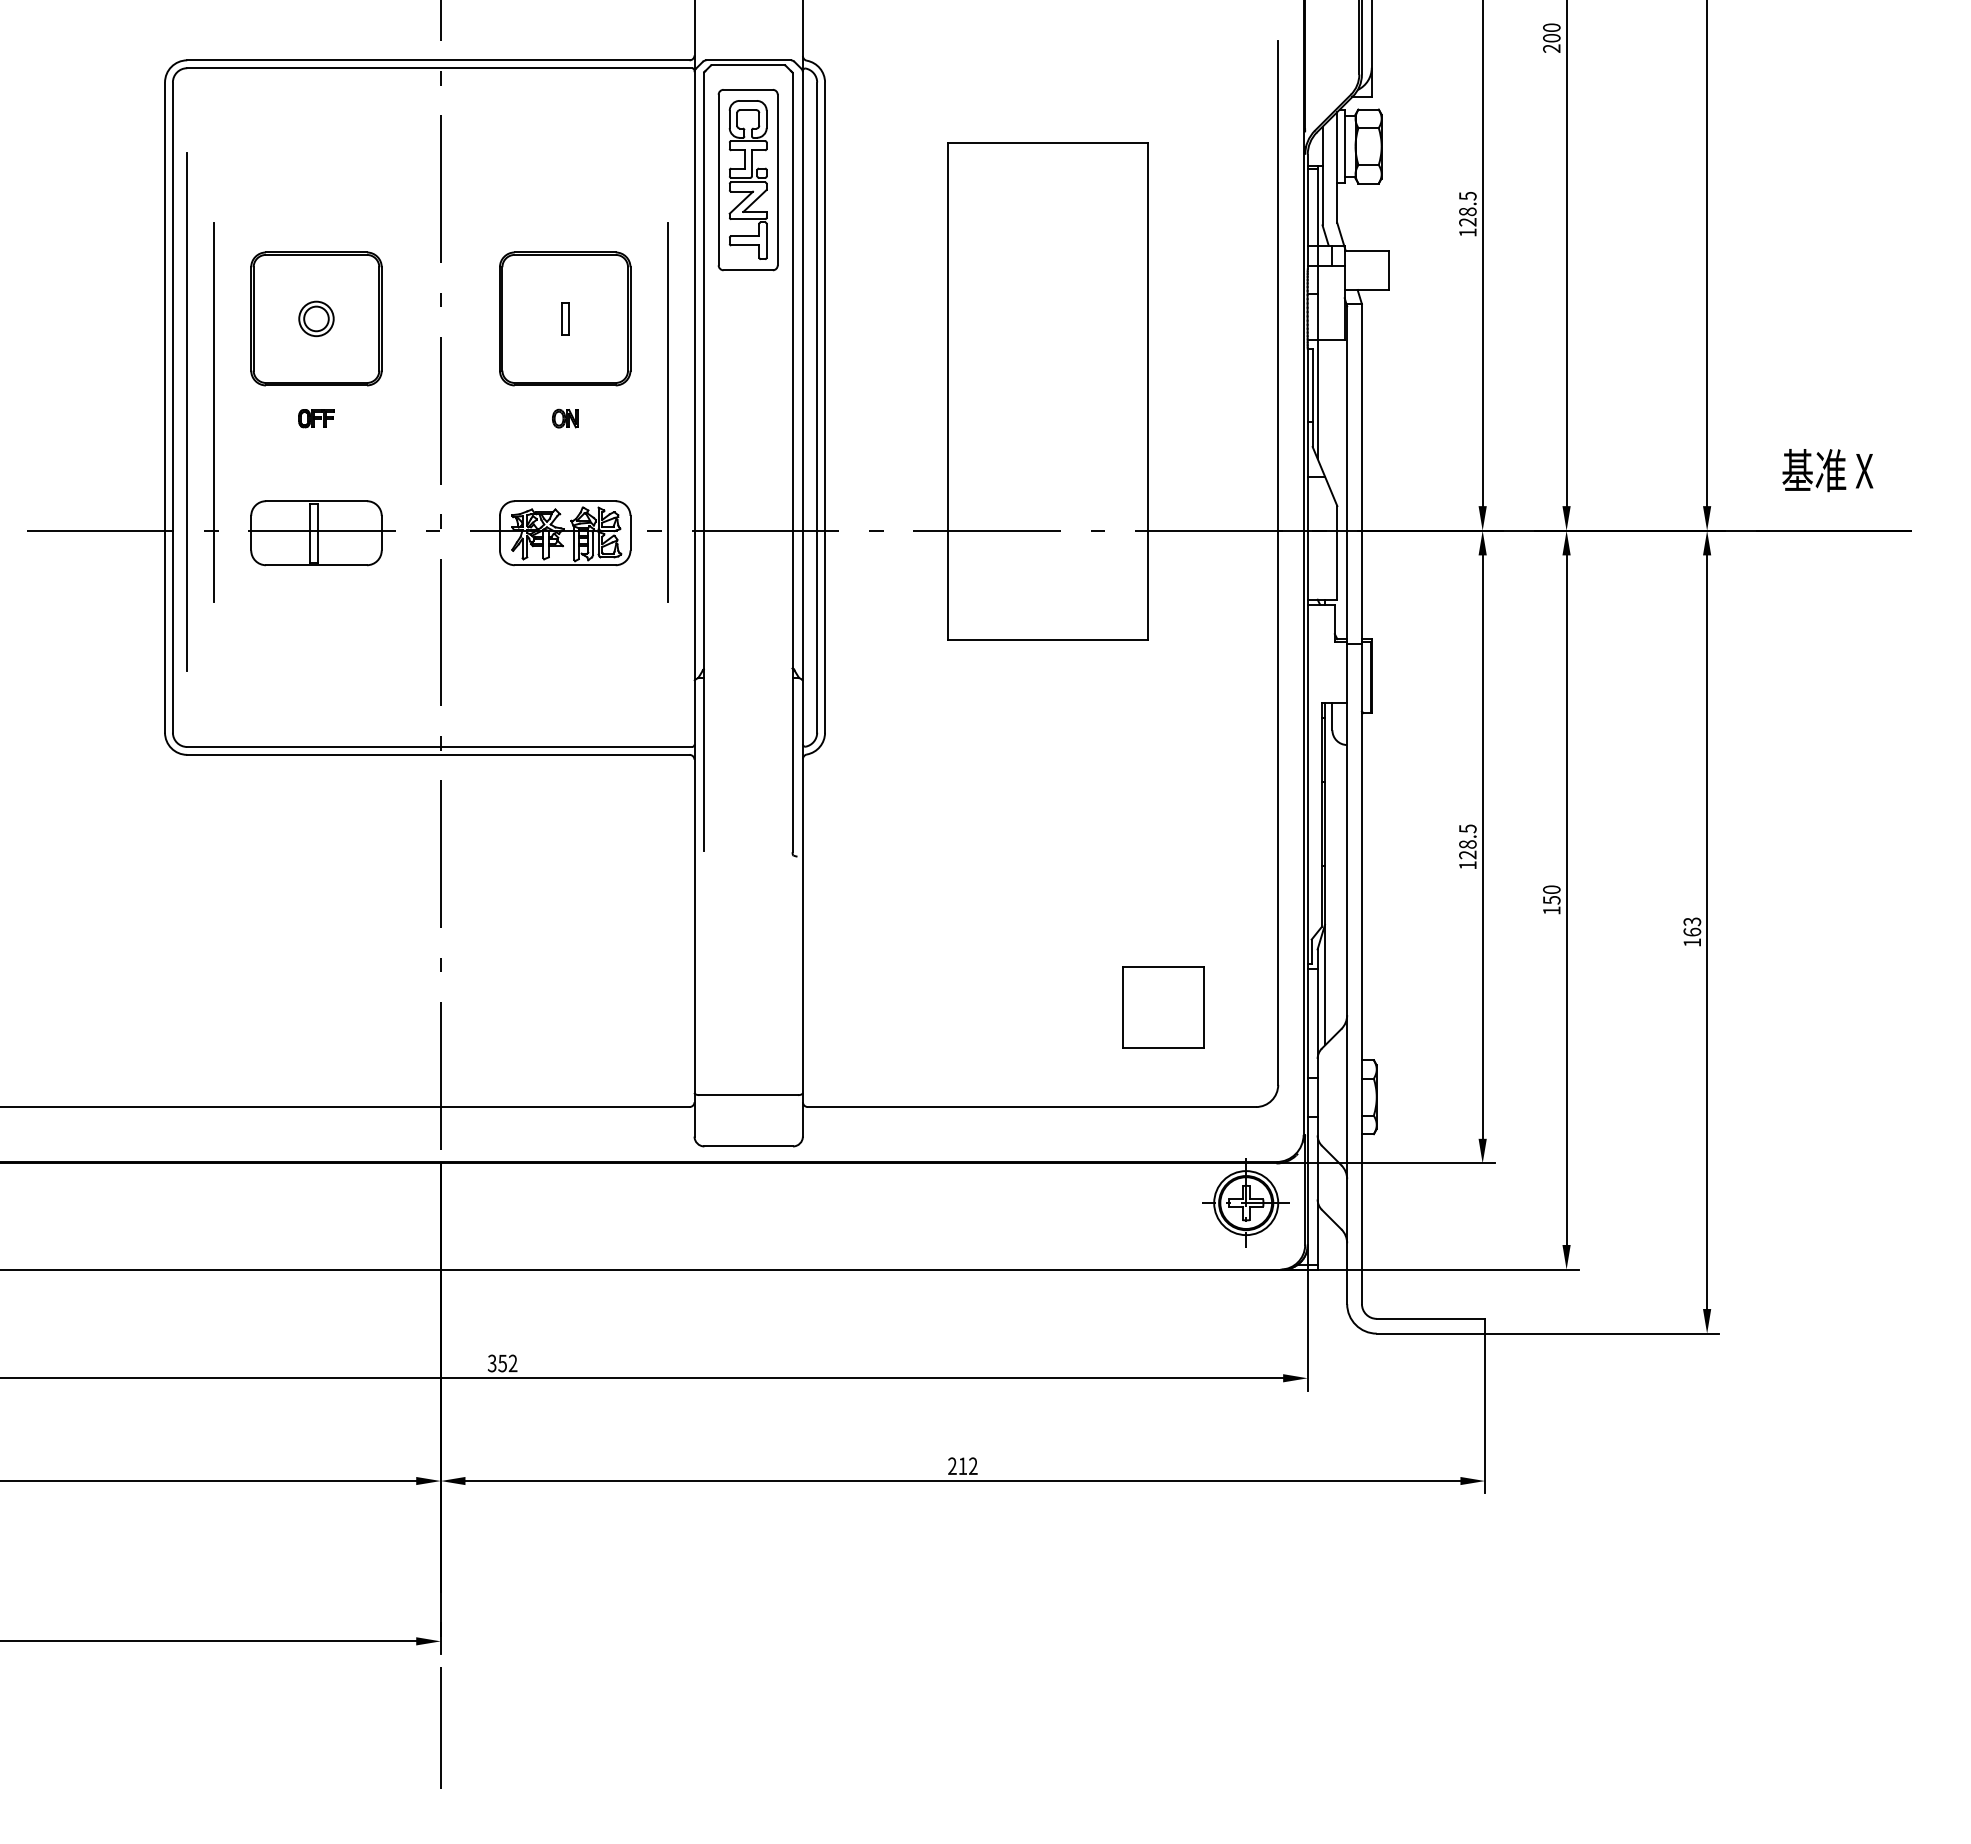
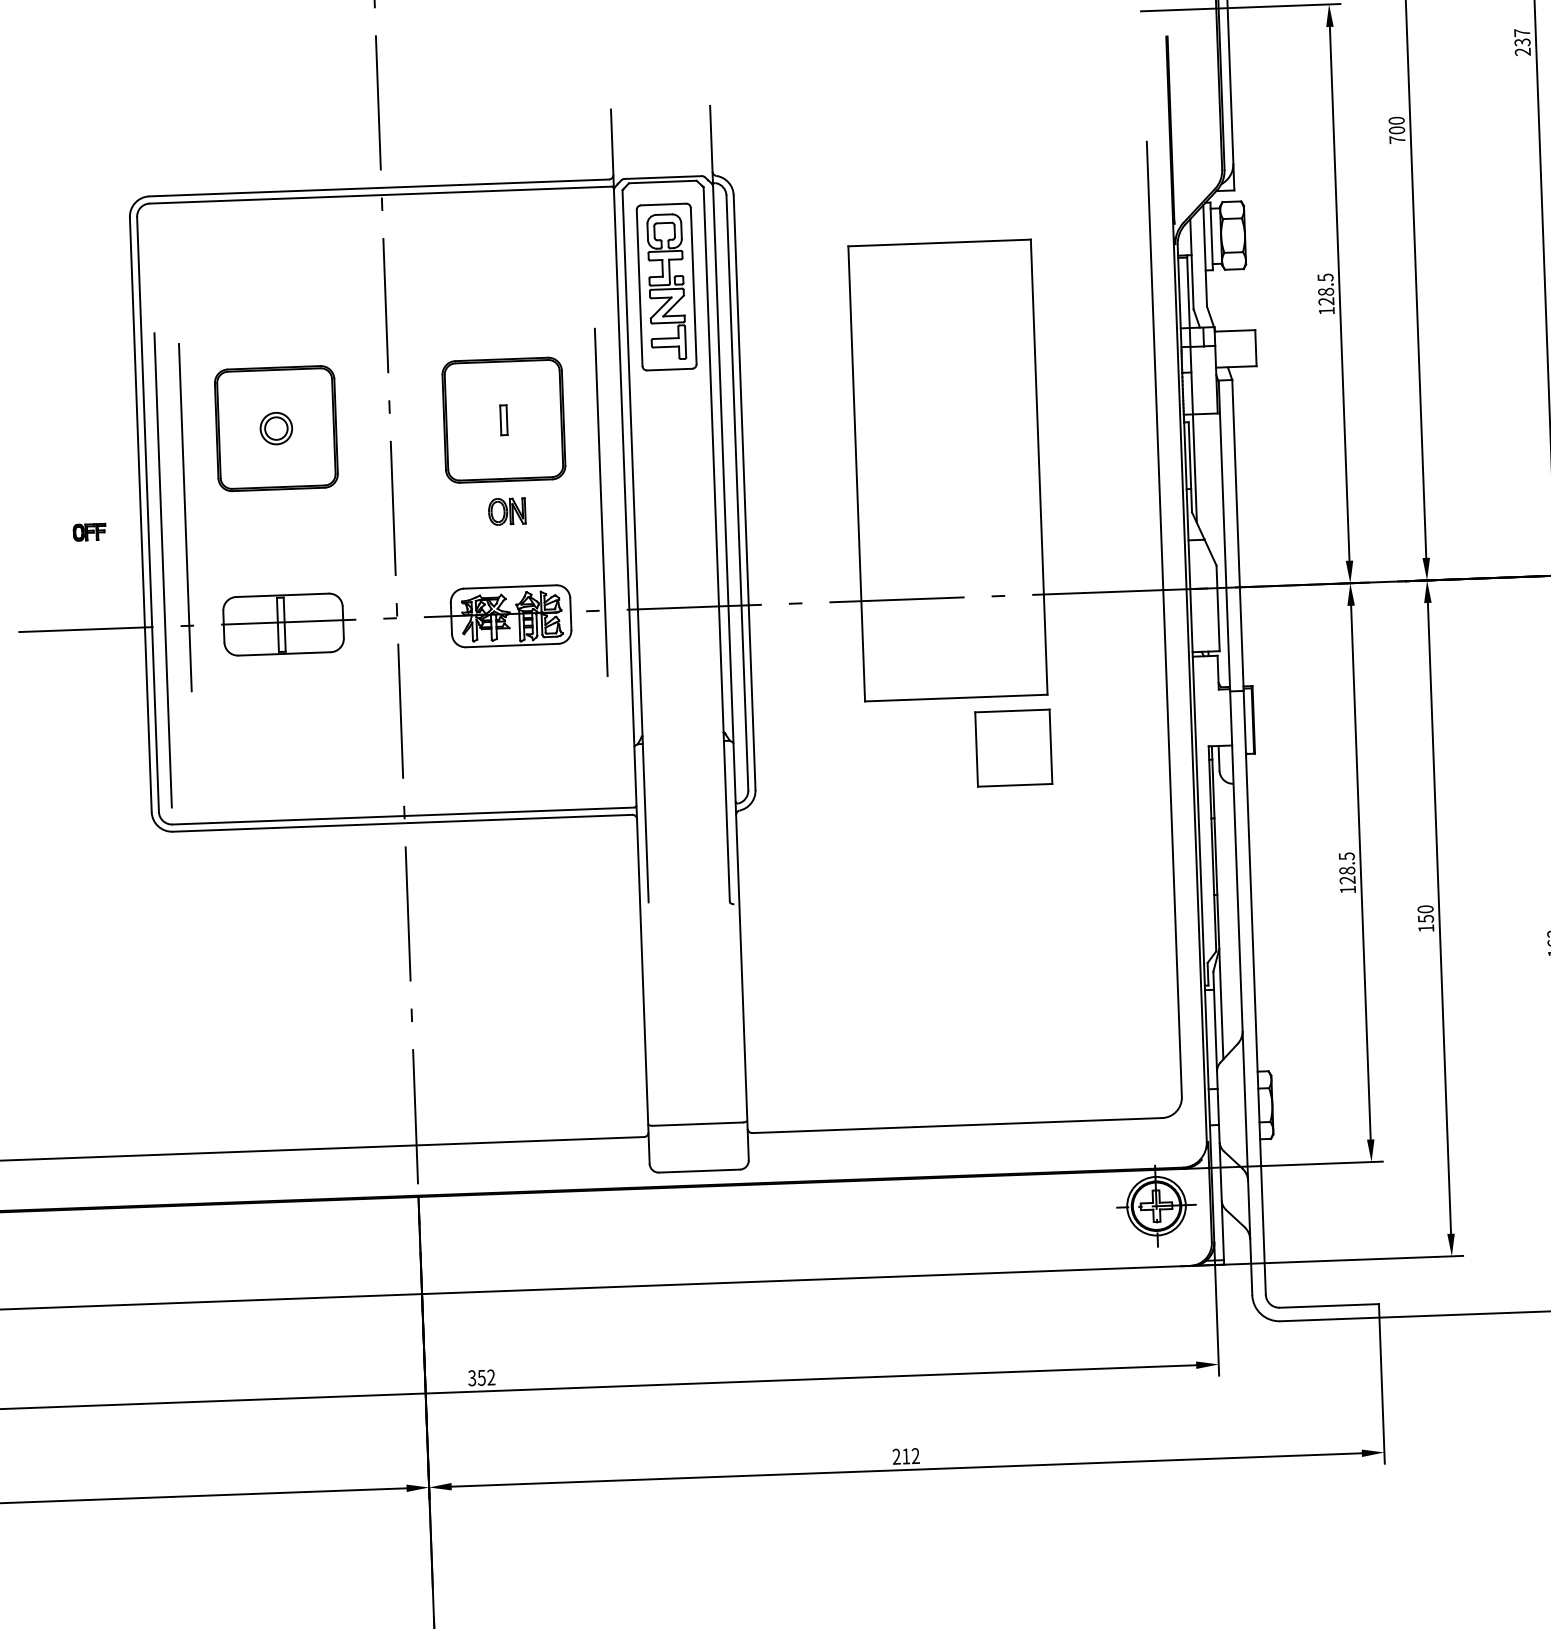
text: (1551, 48) -> (1397, 139), 200 -> 700
line: (186, 411) -> (162, 569), moved
part: (316, 418) -> (89, 532), moved
part: (565, 418) -> (507, 511), size x1.6
part: (1163, 1007) -> (1013, 748), moved

